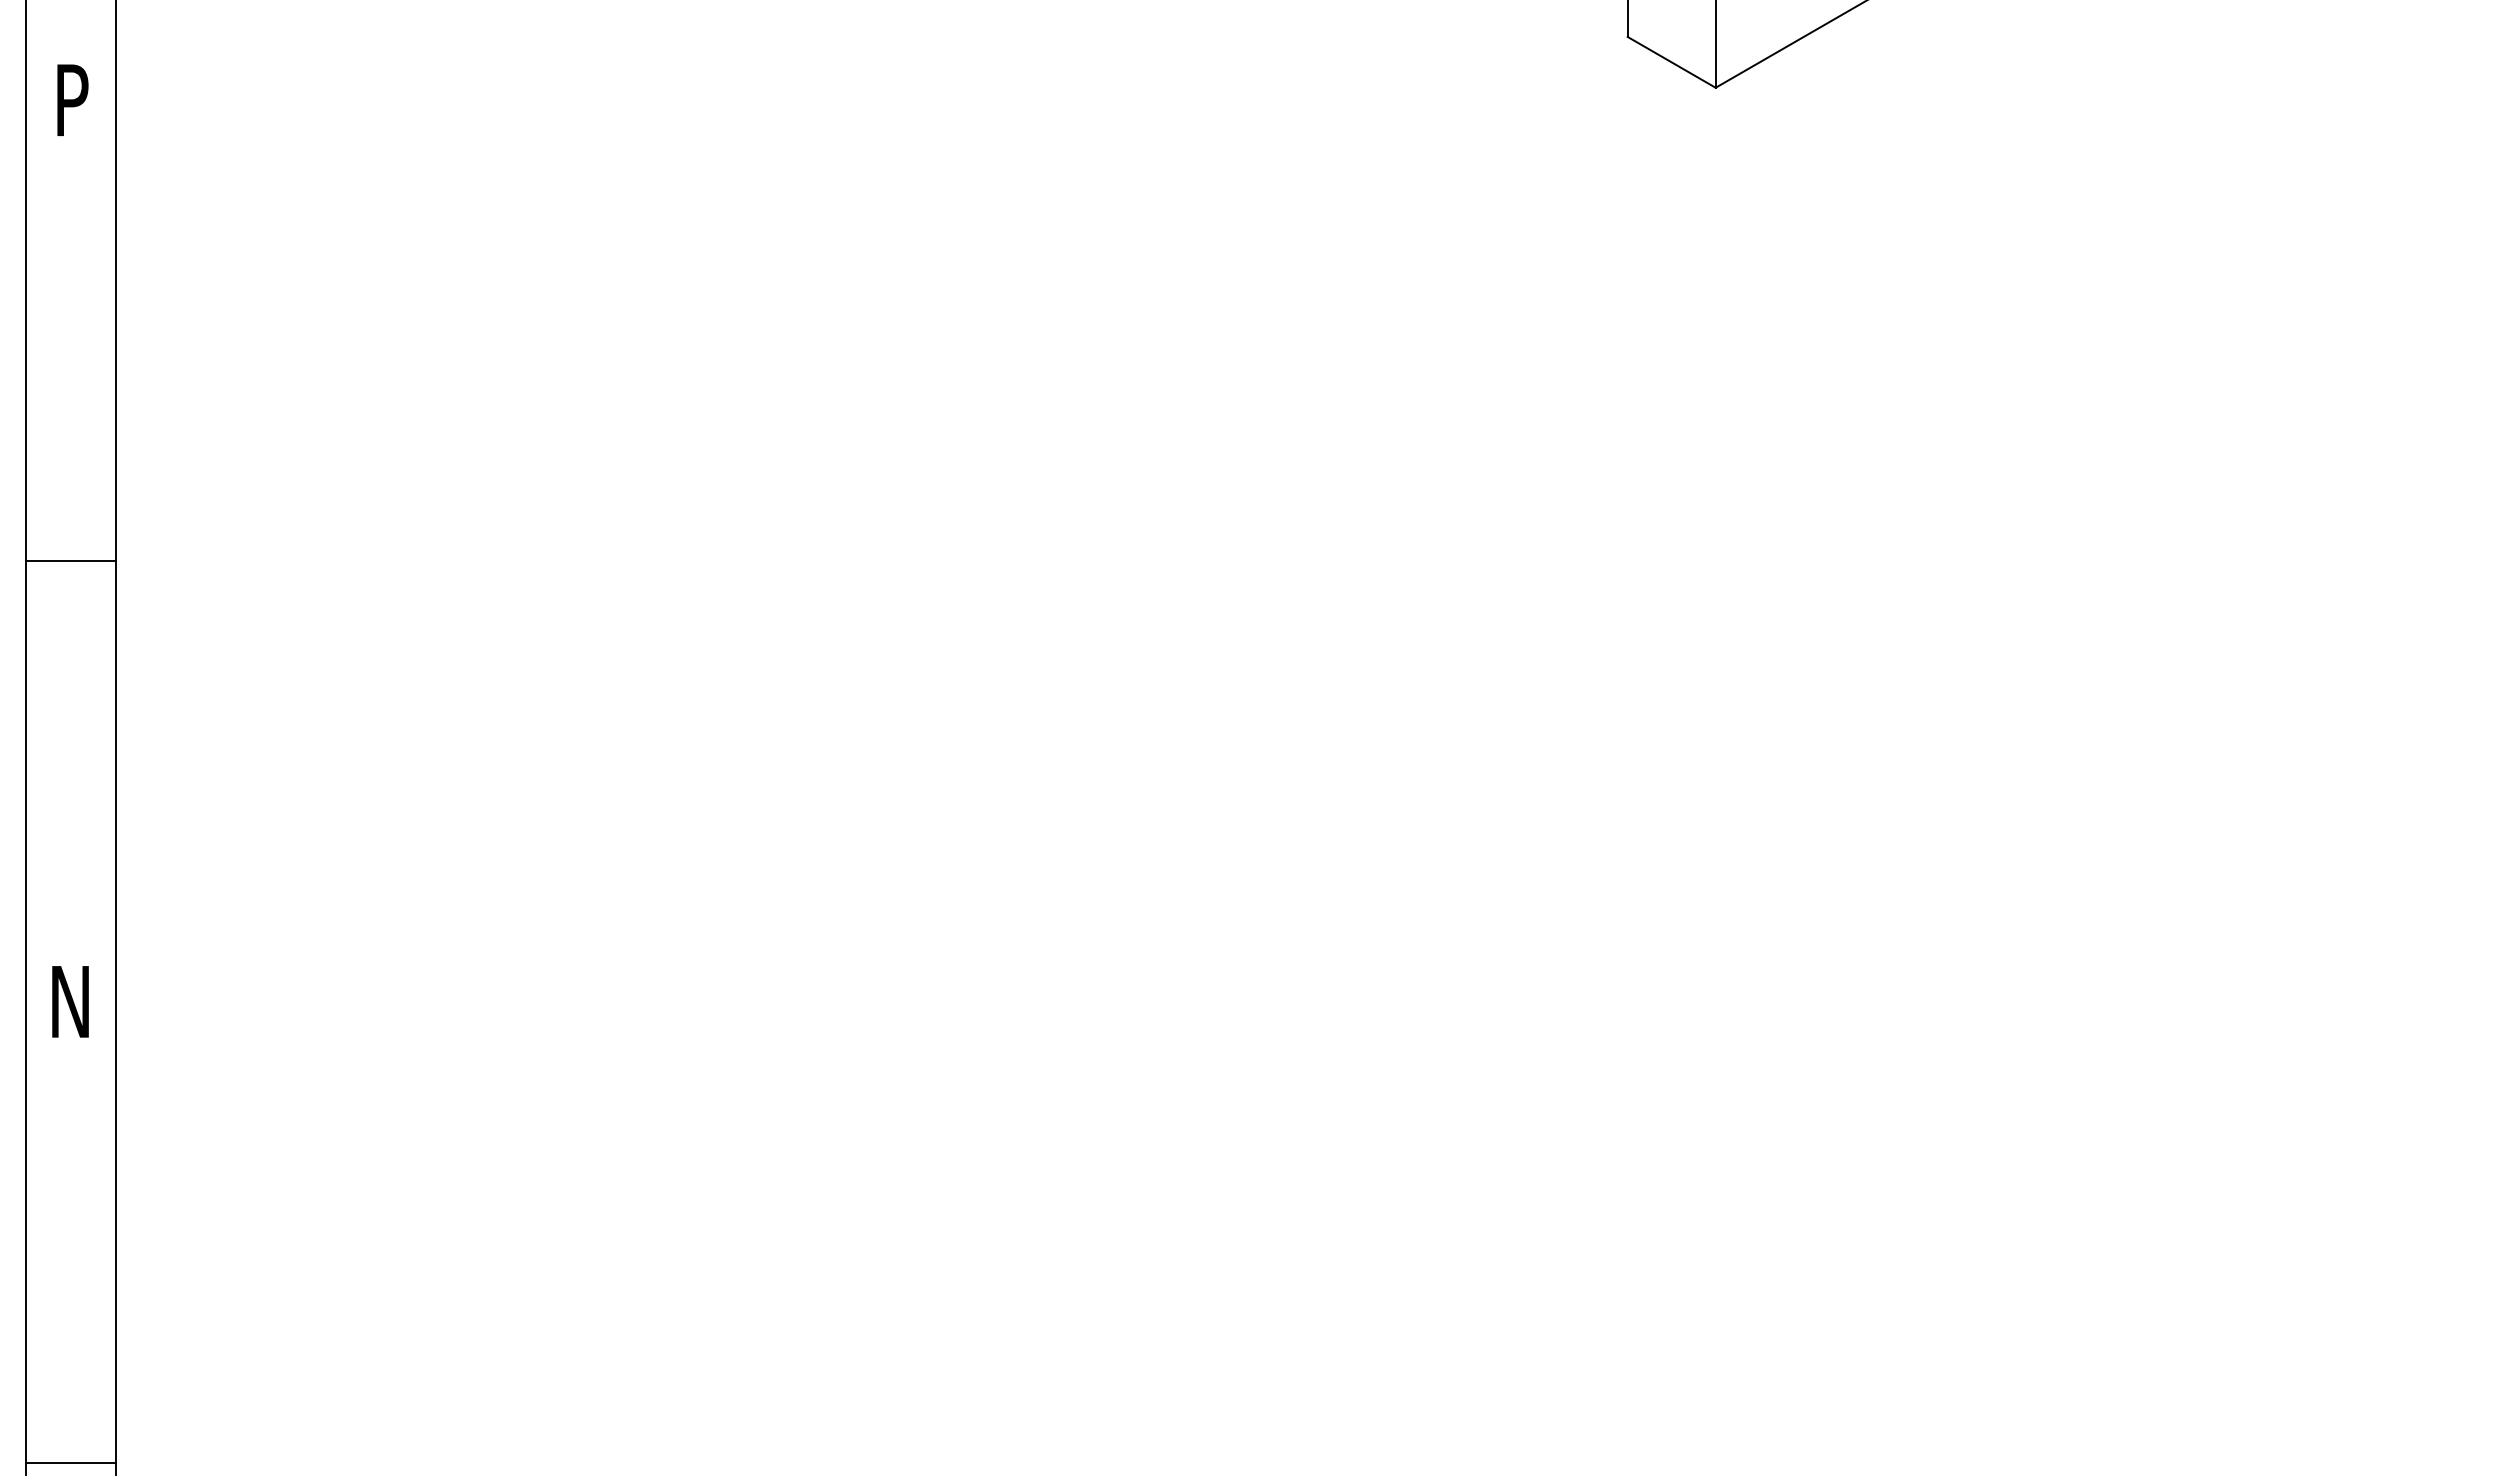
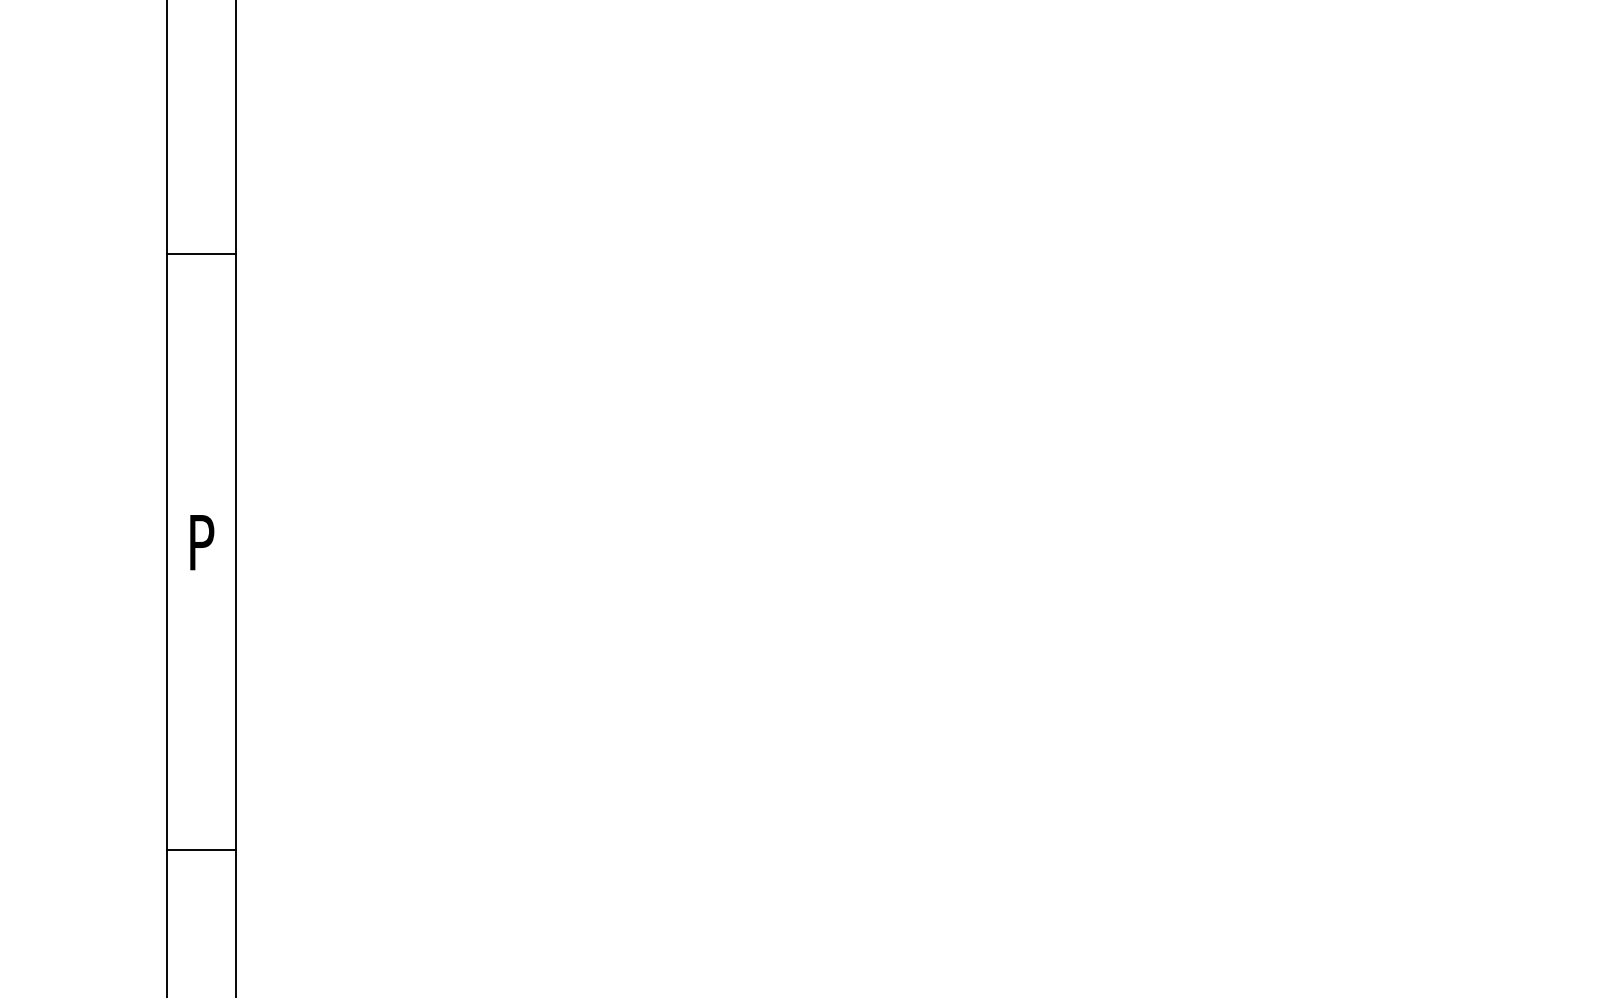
line: (71, 561) -> (201, 253), moved
text: (70, 1001) -> (200, 542), N -> P
line: (71, 1463) -> (201, 850), moved

